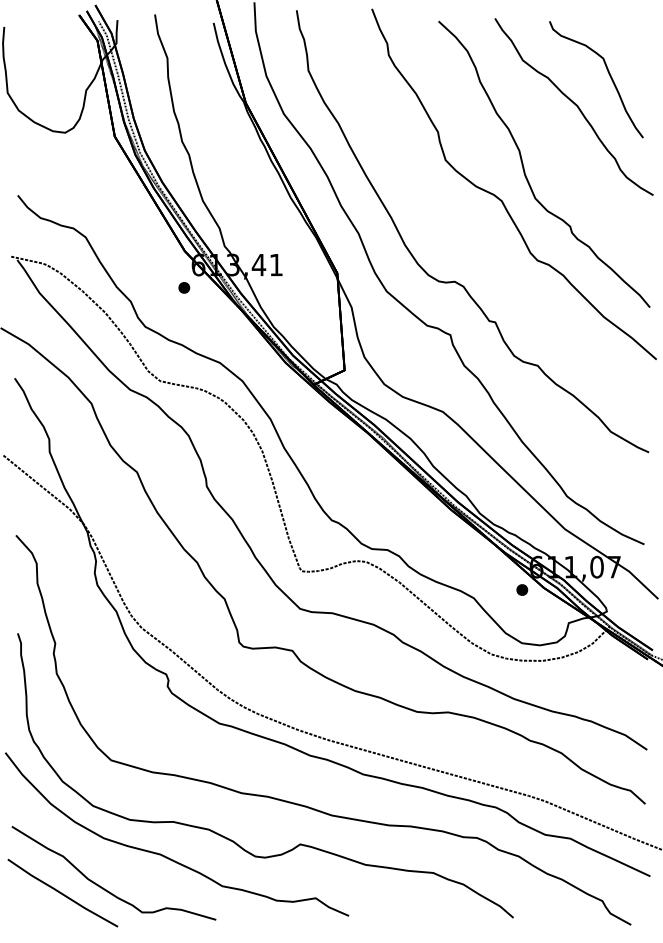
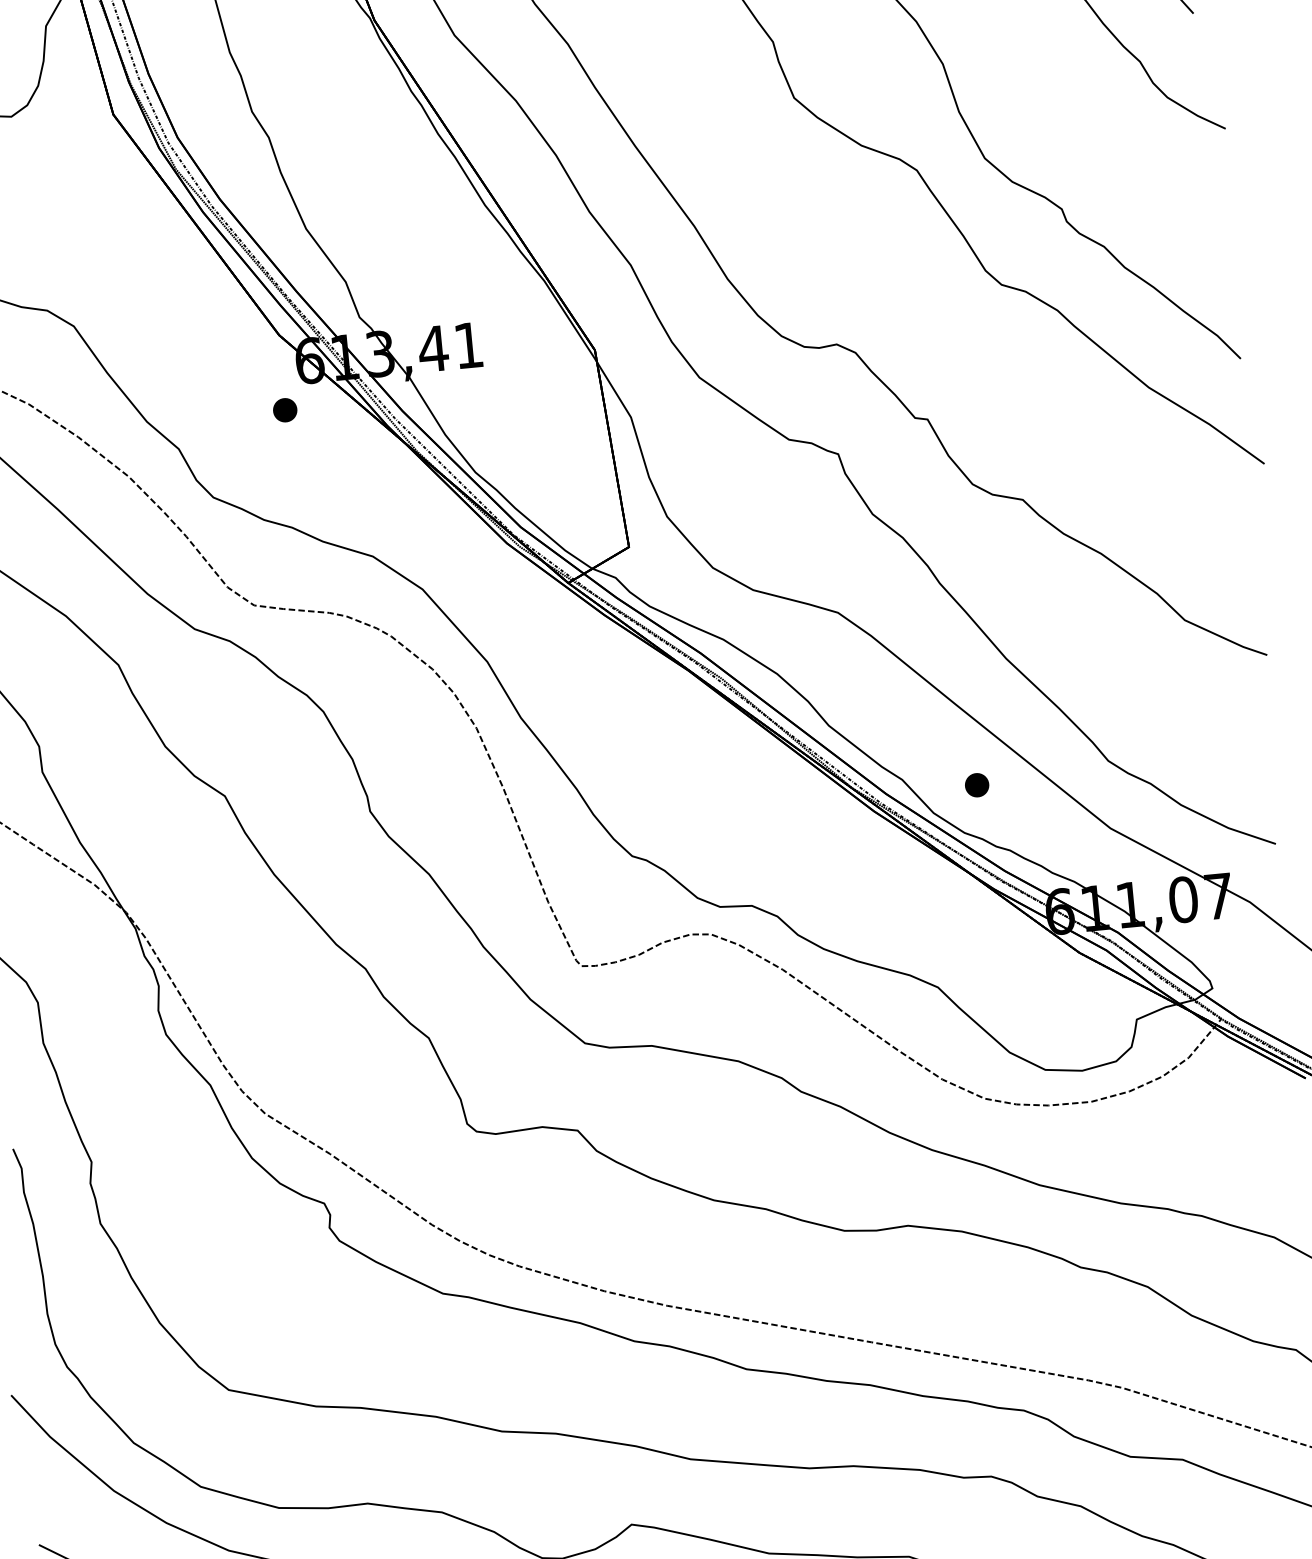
part: (522, 589) -> (977, 784), moved

